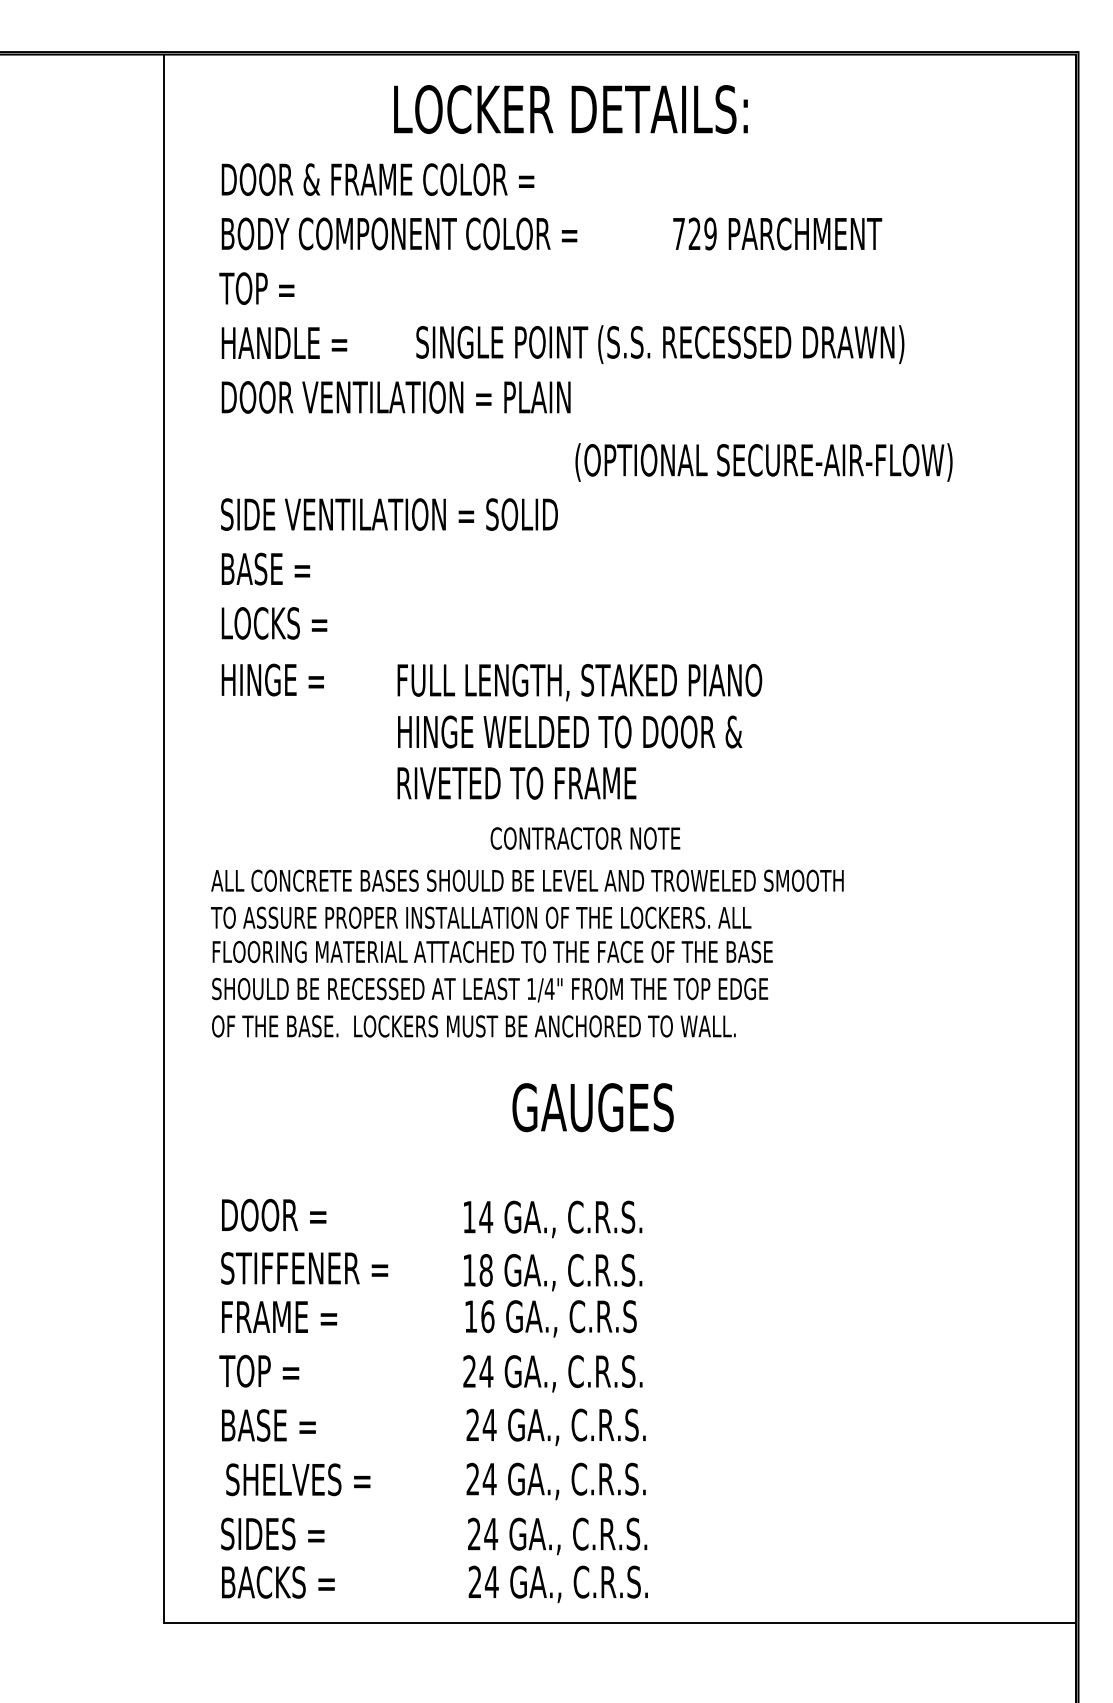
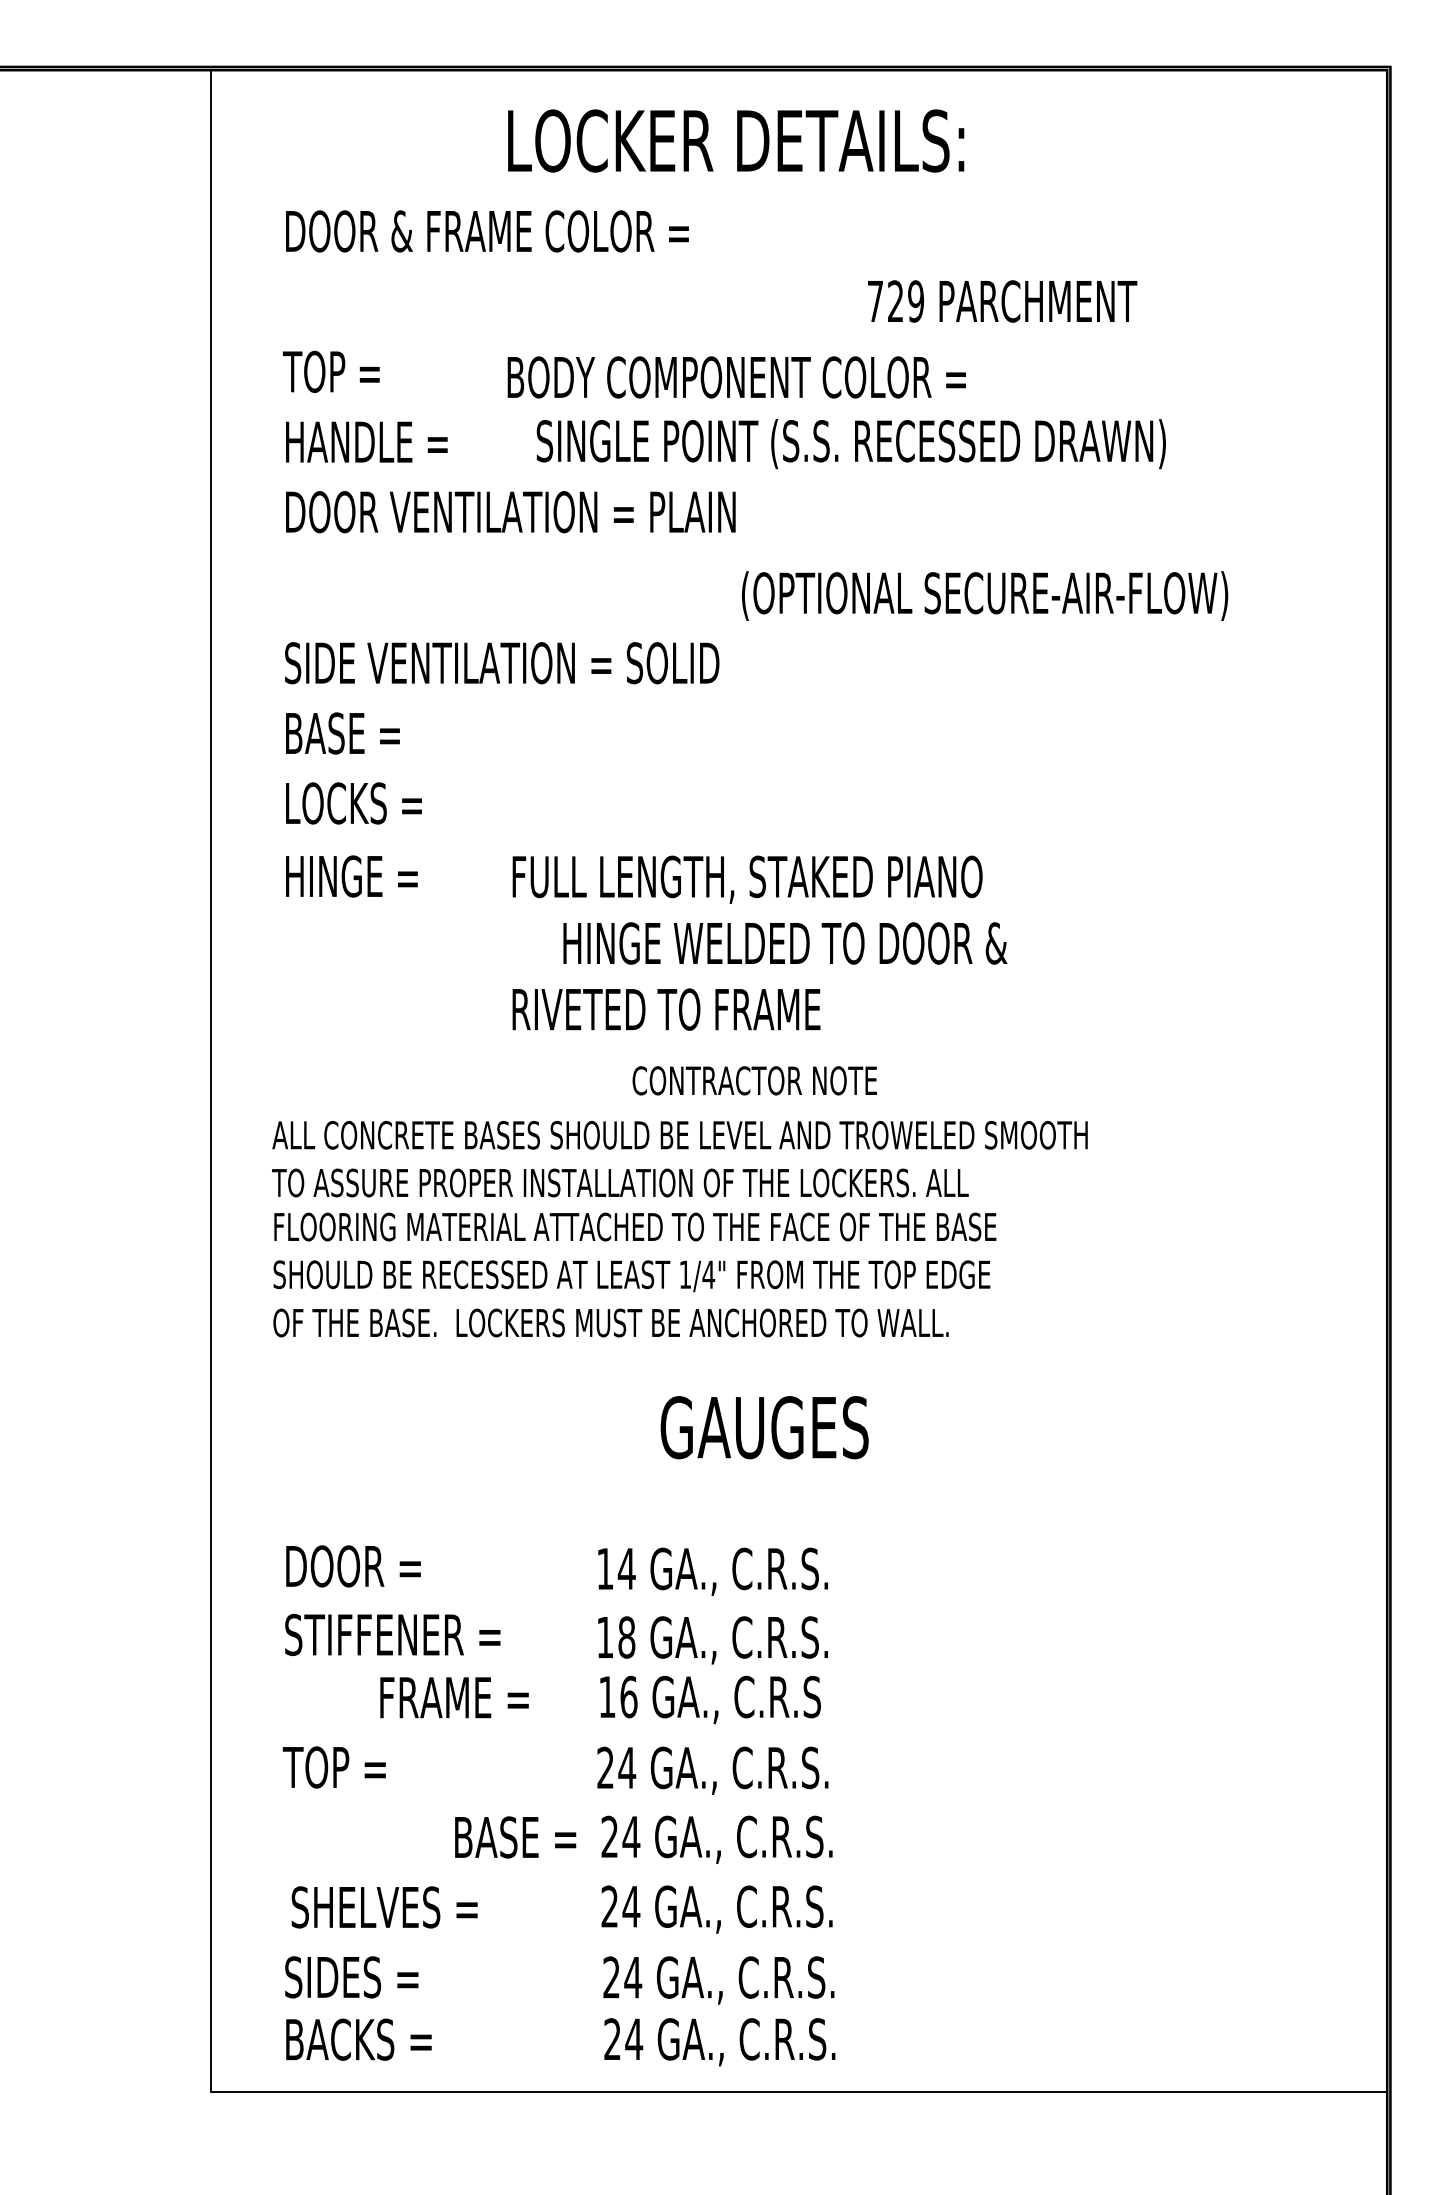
text: (399, 233) -> (736, 376), moved
text: (570, 731) -> (785, 942), moved
text: (279, 1316) -> (454, 1696), moved
text: (268, 1425) -> (515, 1837), moved

